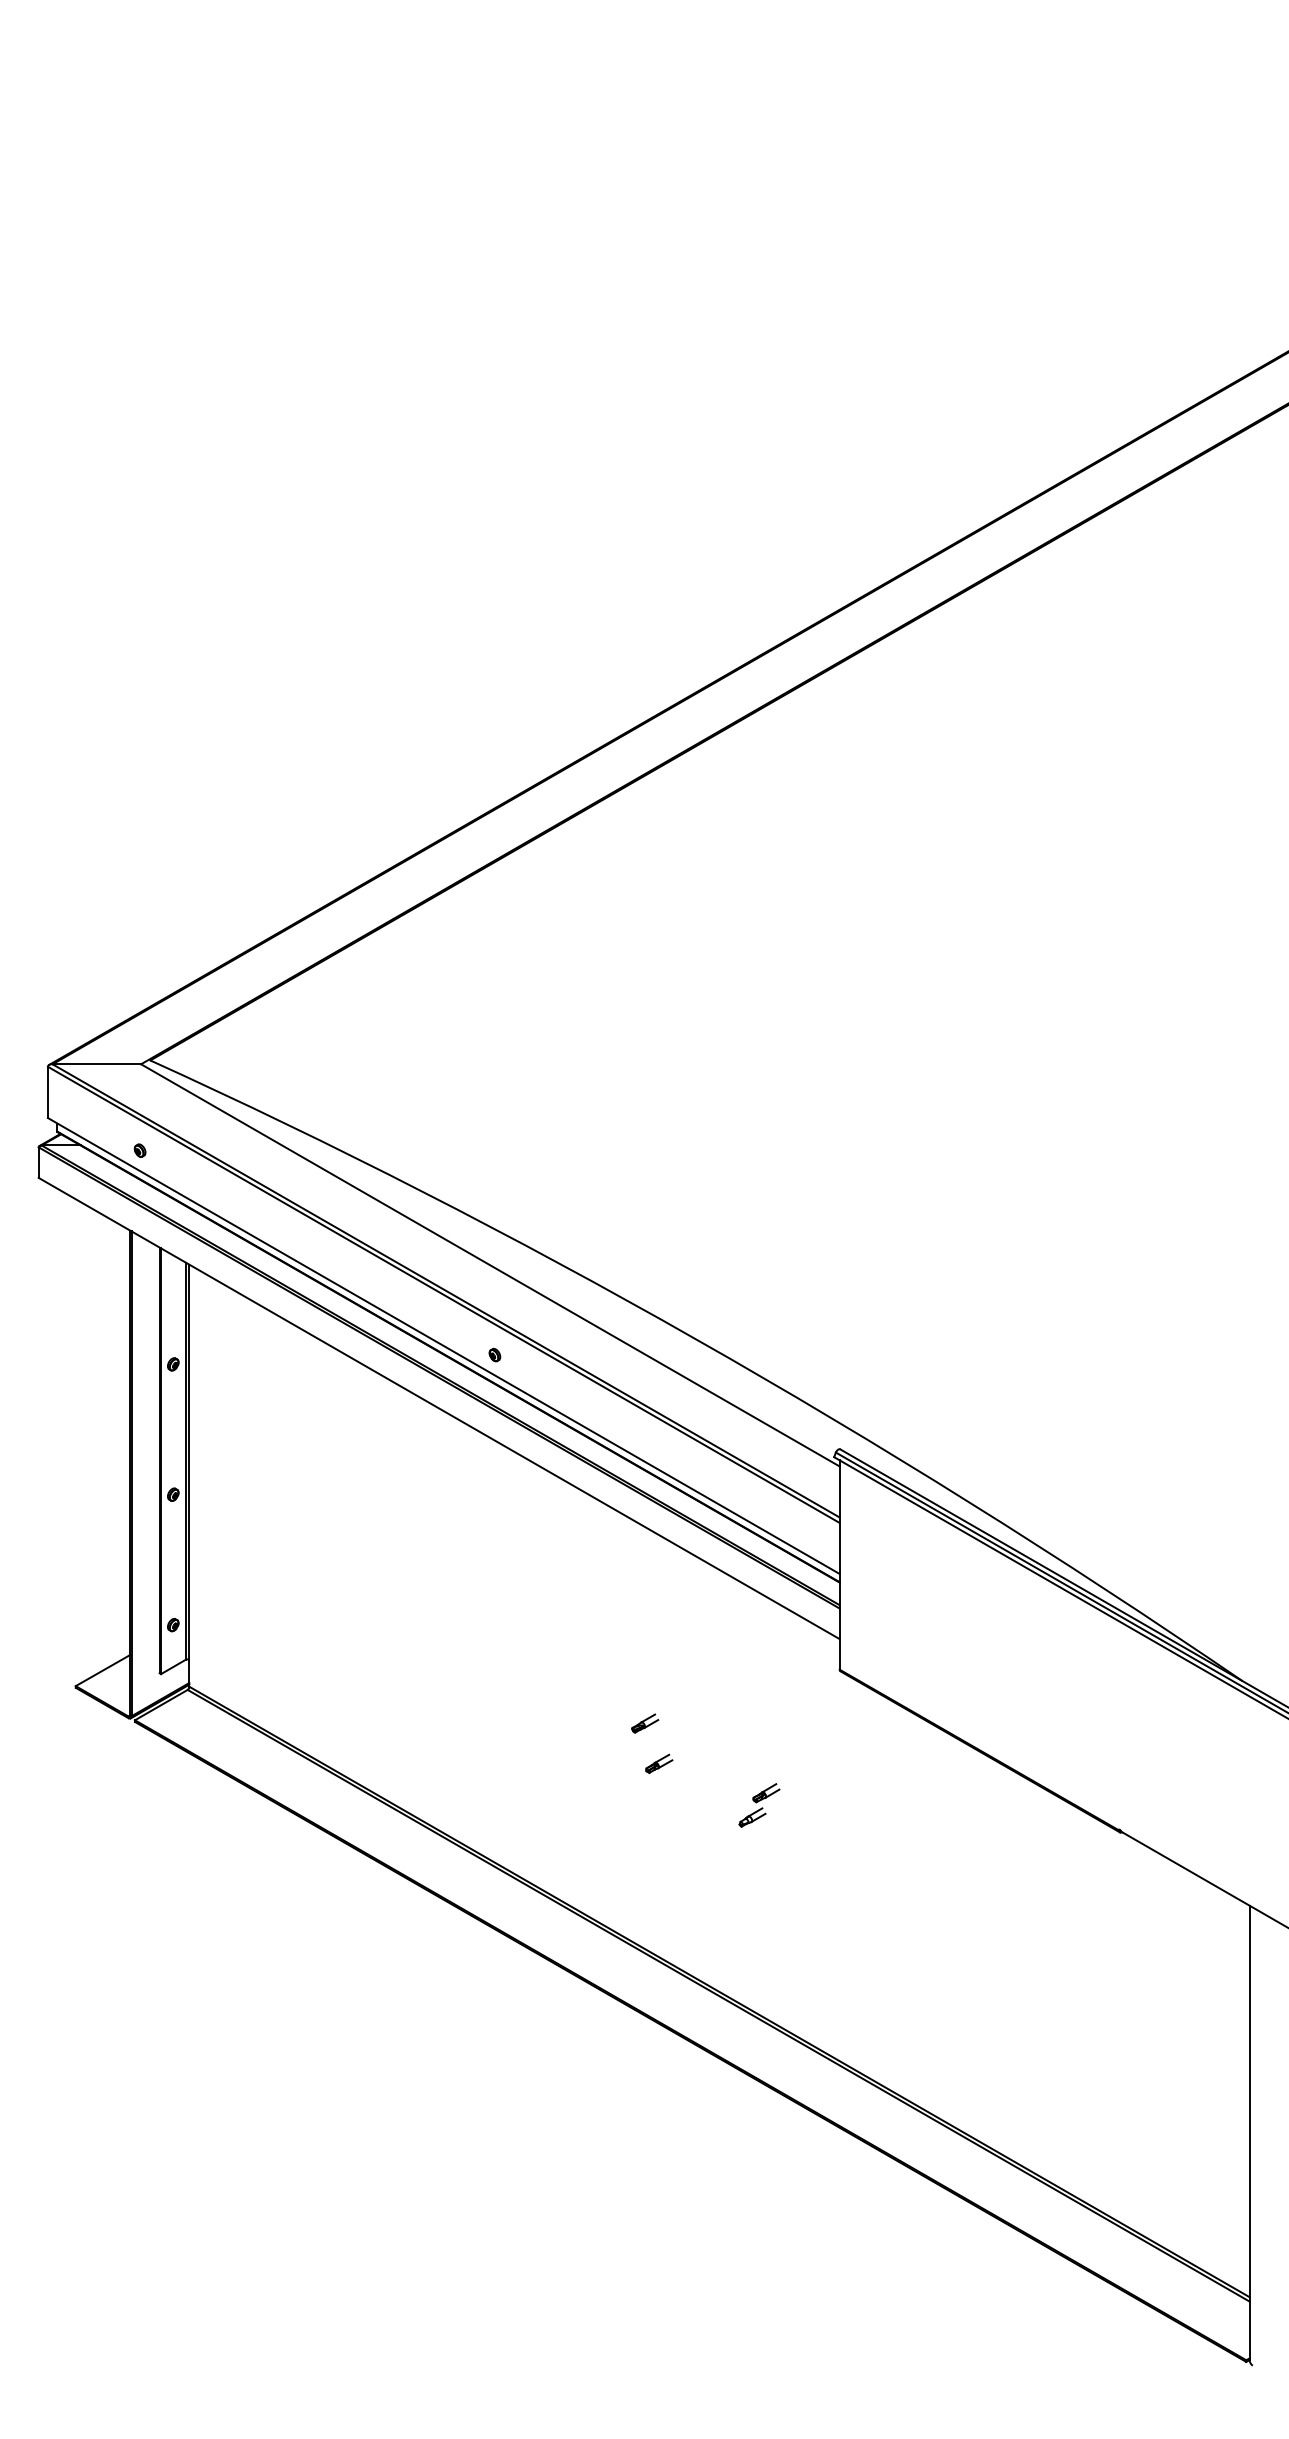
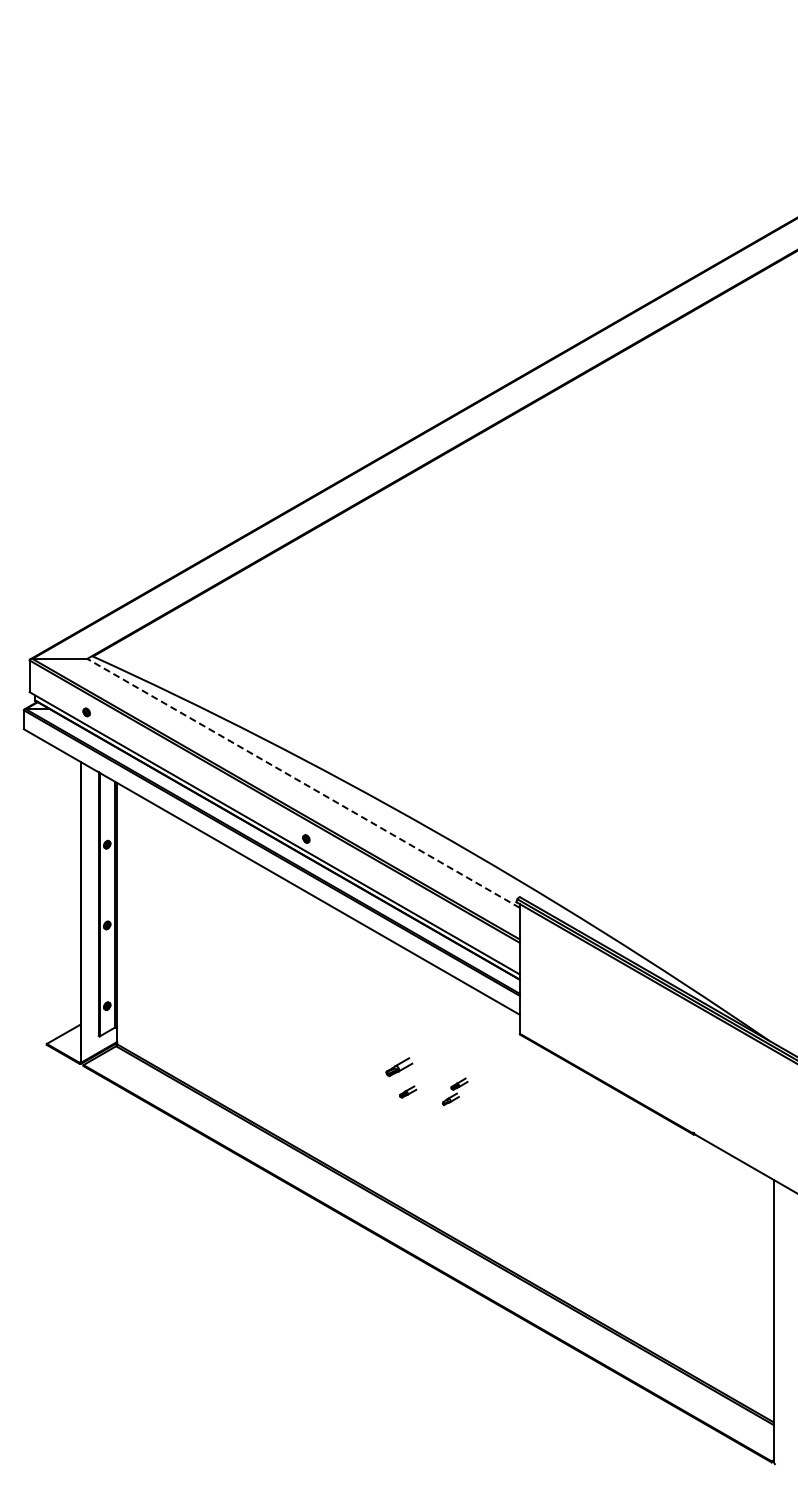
line: (490, 1265) -> (303, 783), solid -> dashed
part: (645, 1722) -> (399, 1066), size x1.6
part: (759, 1804) -> (455, 1091), moved

